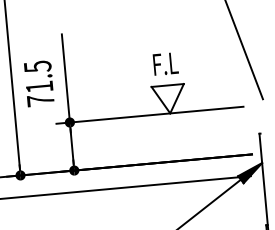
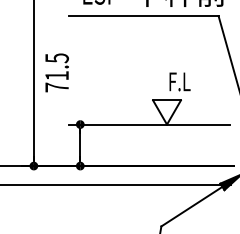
text: (165, 63) -> (179, 81), moved
line: (66, 78) -> (80, 86), removed
text: (38, 83) -> (56, 72), moved

